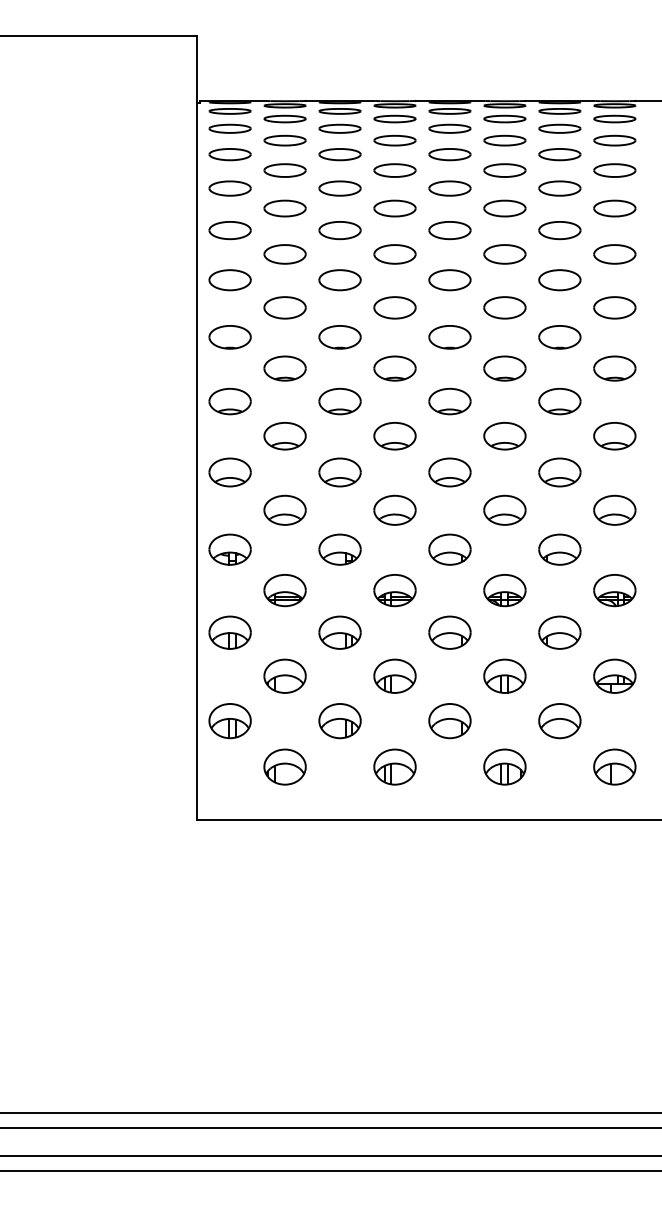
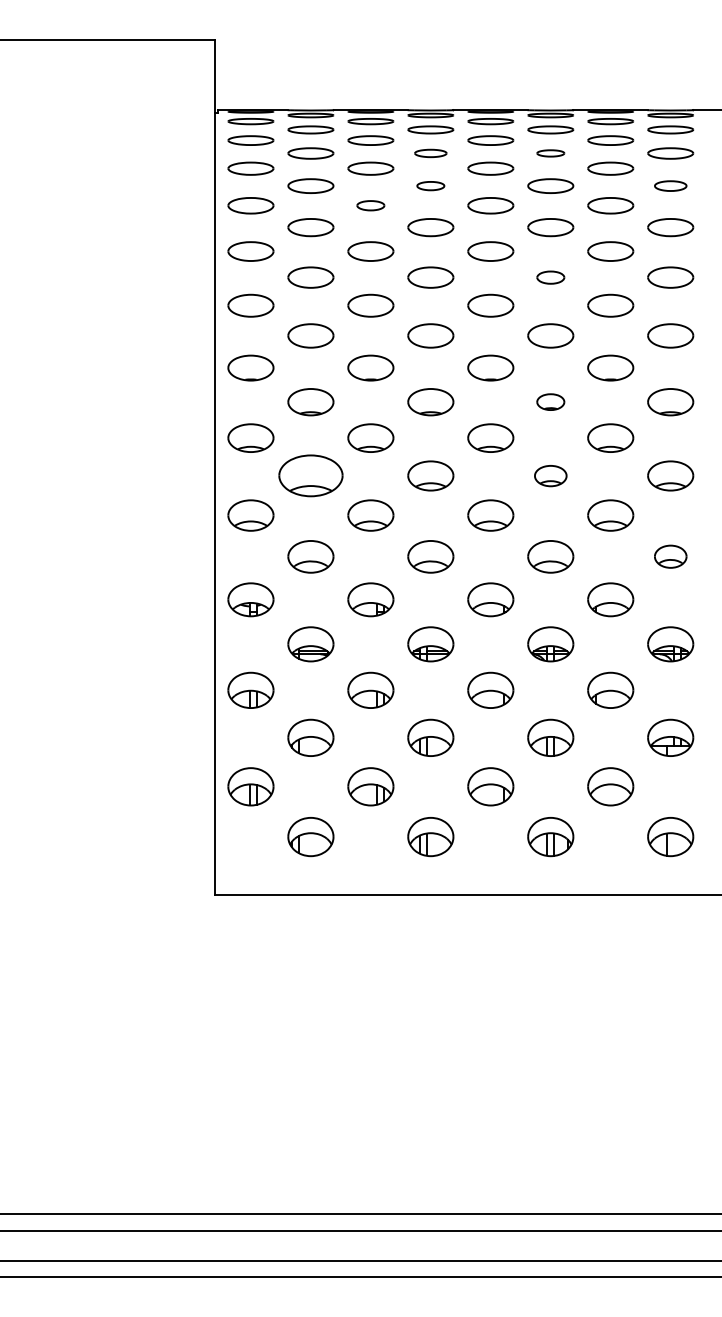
part: (394, 140) -> (430, 153), size x0.7
part: (504, 140) -> (550, 153), size x0.6
part: (394, 170) -> (430, 186), size x0.6
part: (614, 170) -> (670, 186), size x0.7
part: (339, 188) -> (370, 205), size x0.6
part: (504, 254) -> (550, 277), size x0.6
part: (504, 368) -> (550, 402), size x0.6
part: (284, 436) -> (310, 476), size x1.4
part: (504, 436) -> (550, 476), size x0.7
part: (614, 509) -> (670, 555), size x0.7

